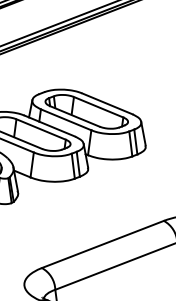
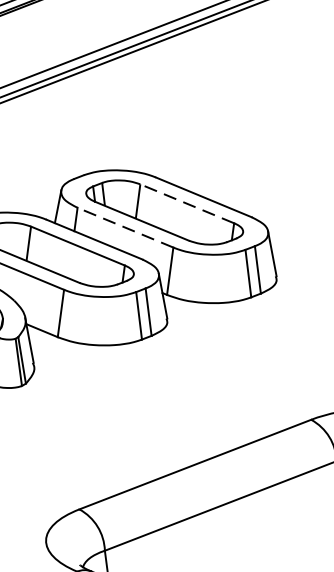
line: (98, 107) -> (186, 204), solid -> dashed
line: (65, 119) -> (124, 227), solid -> dashed

